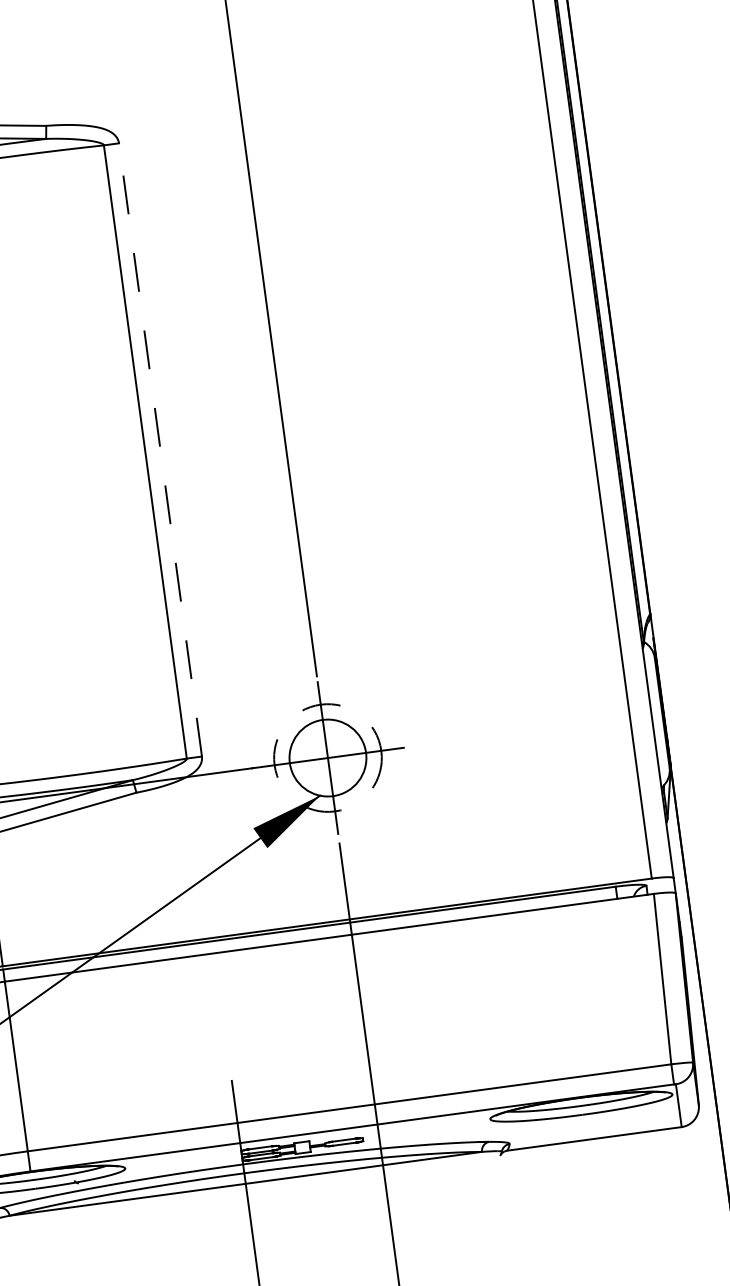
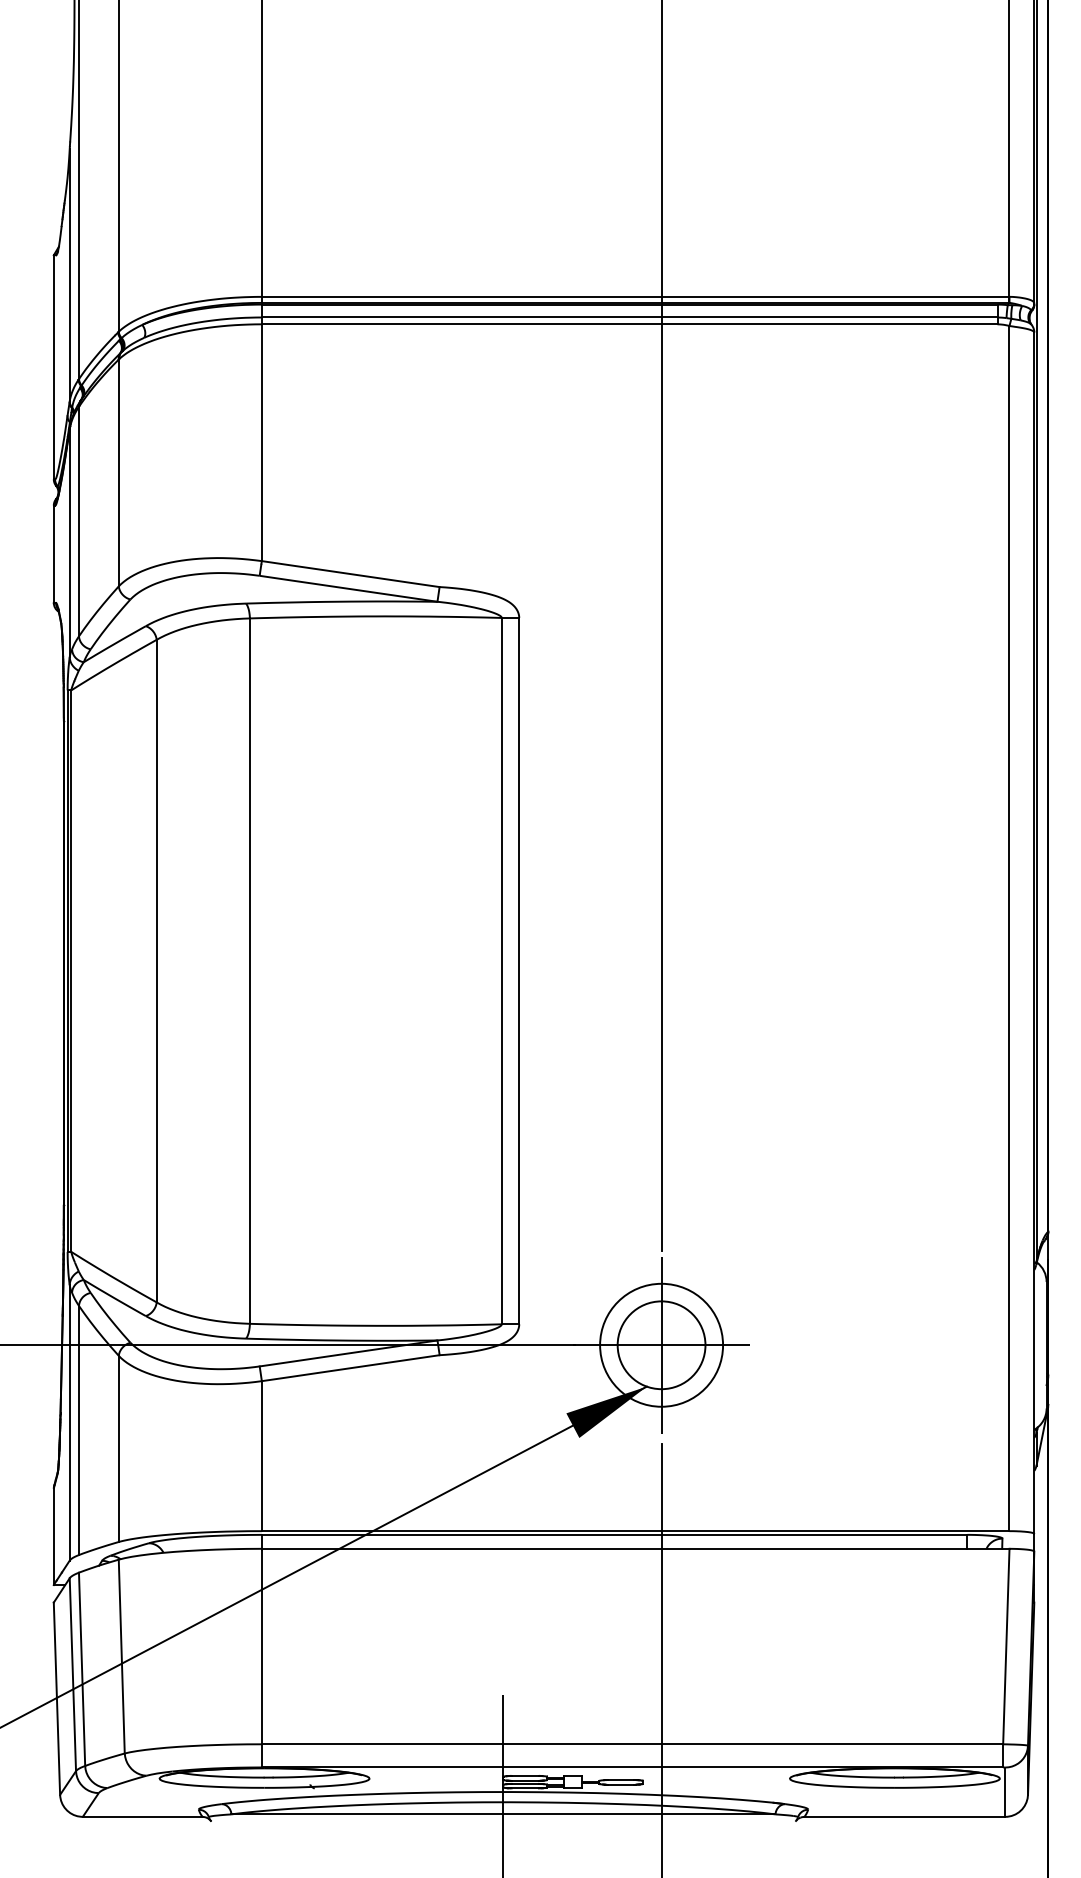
line: (160, 449) -> (519, 970), dashed -> solid
circle: (327, 757) -> (661, 1344), dashed -> solid

